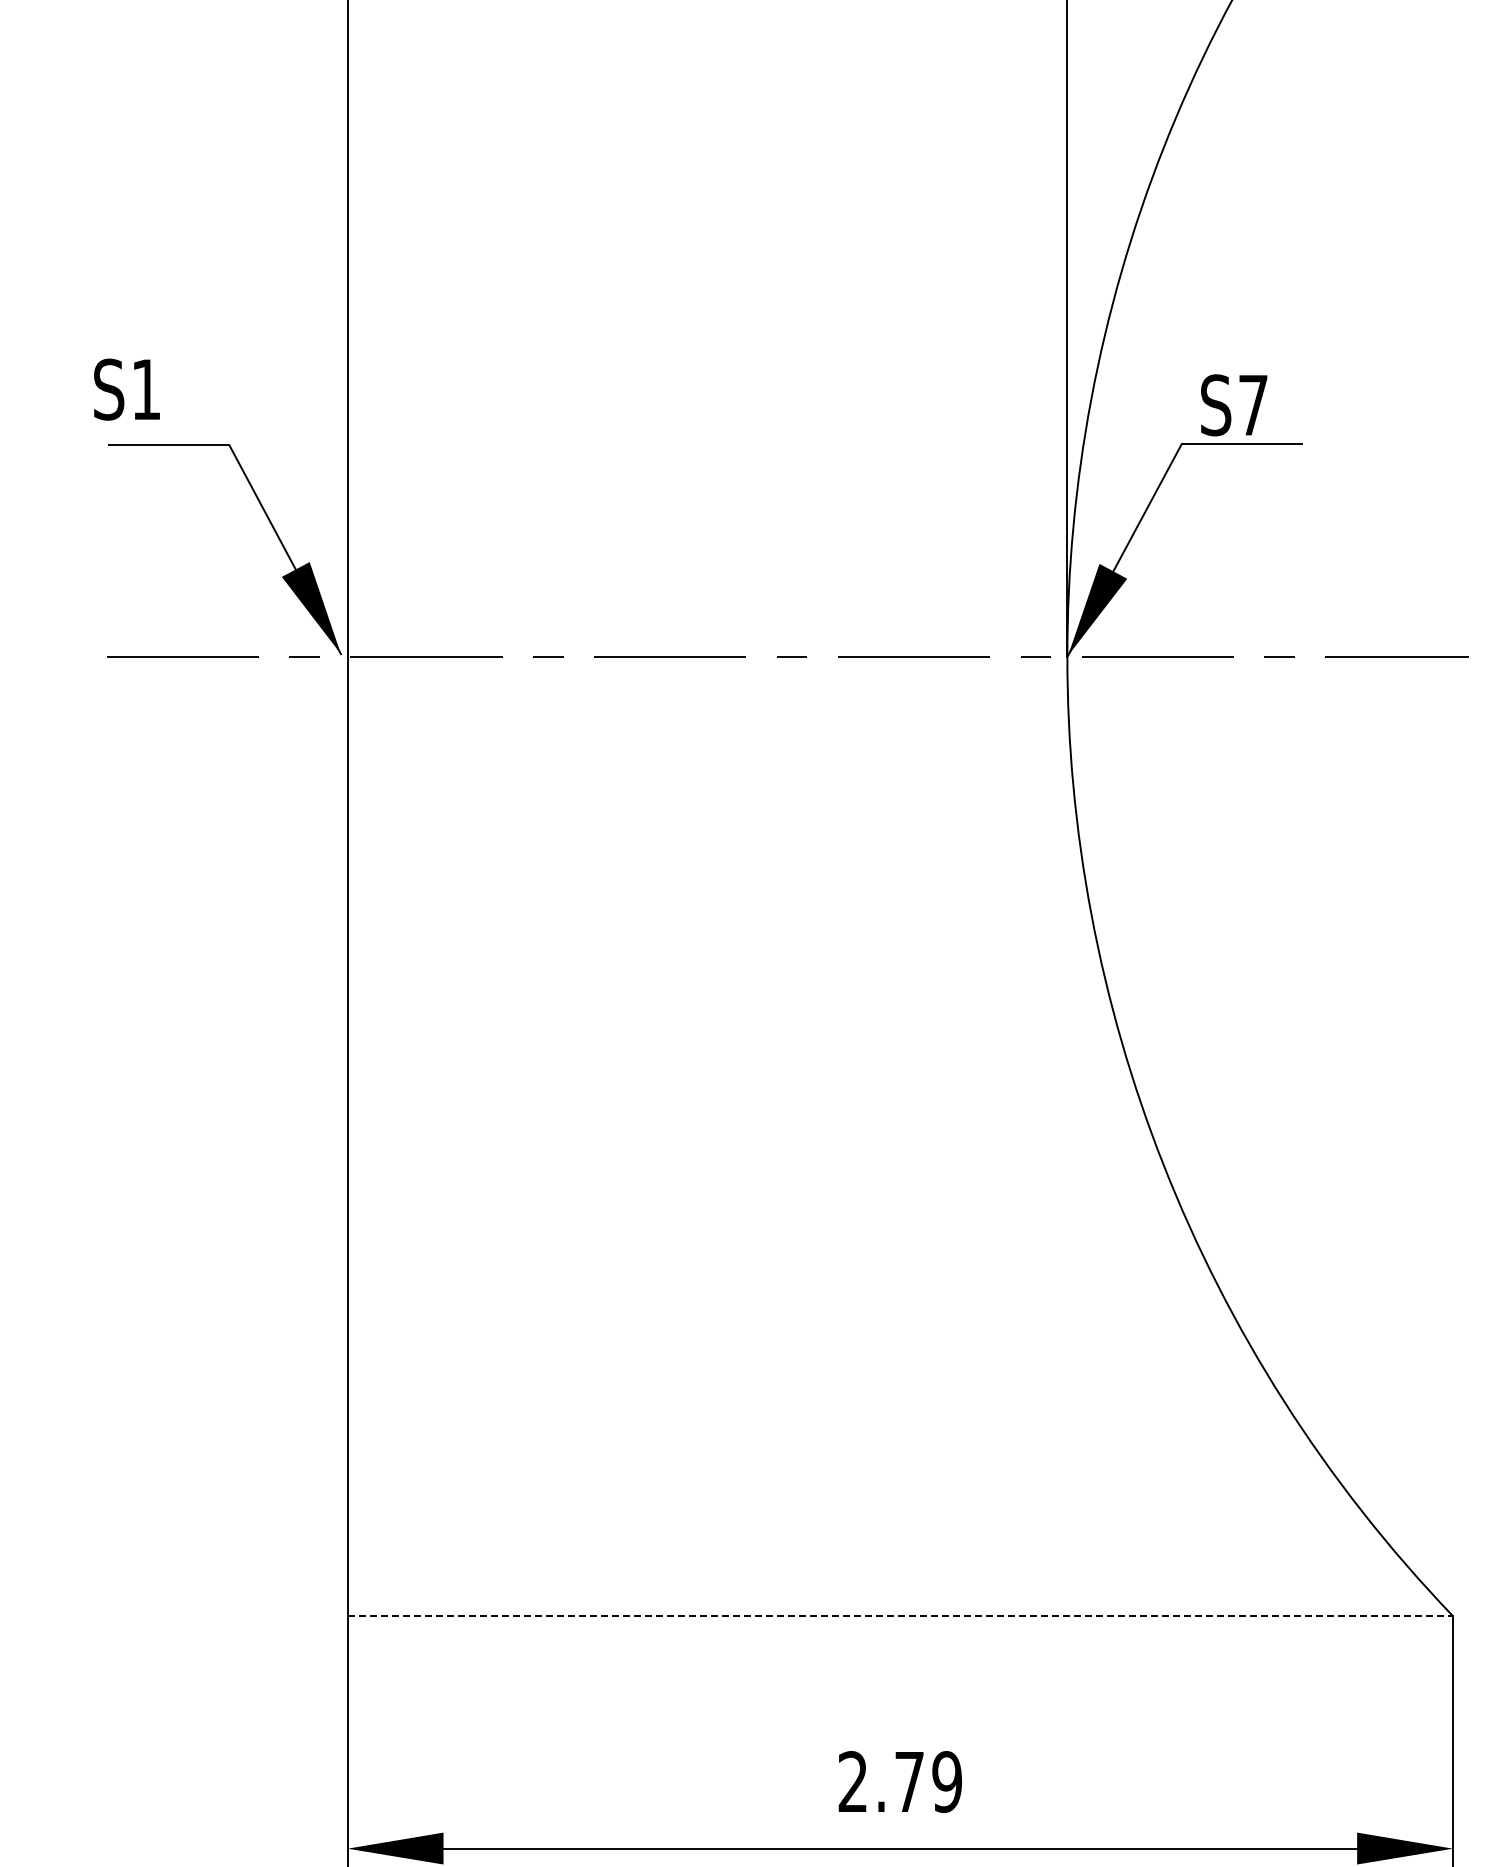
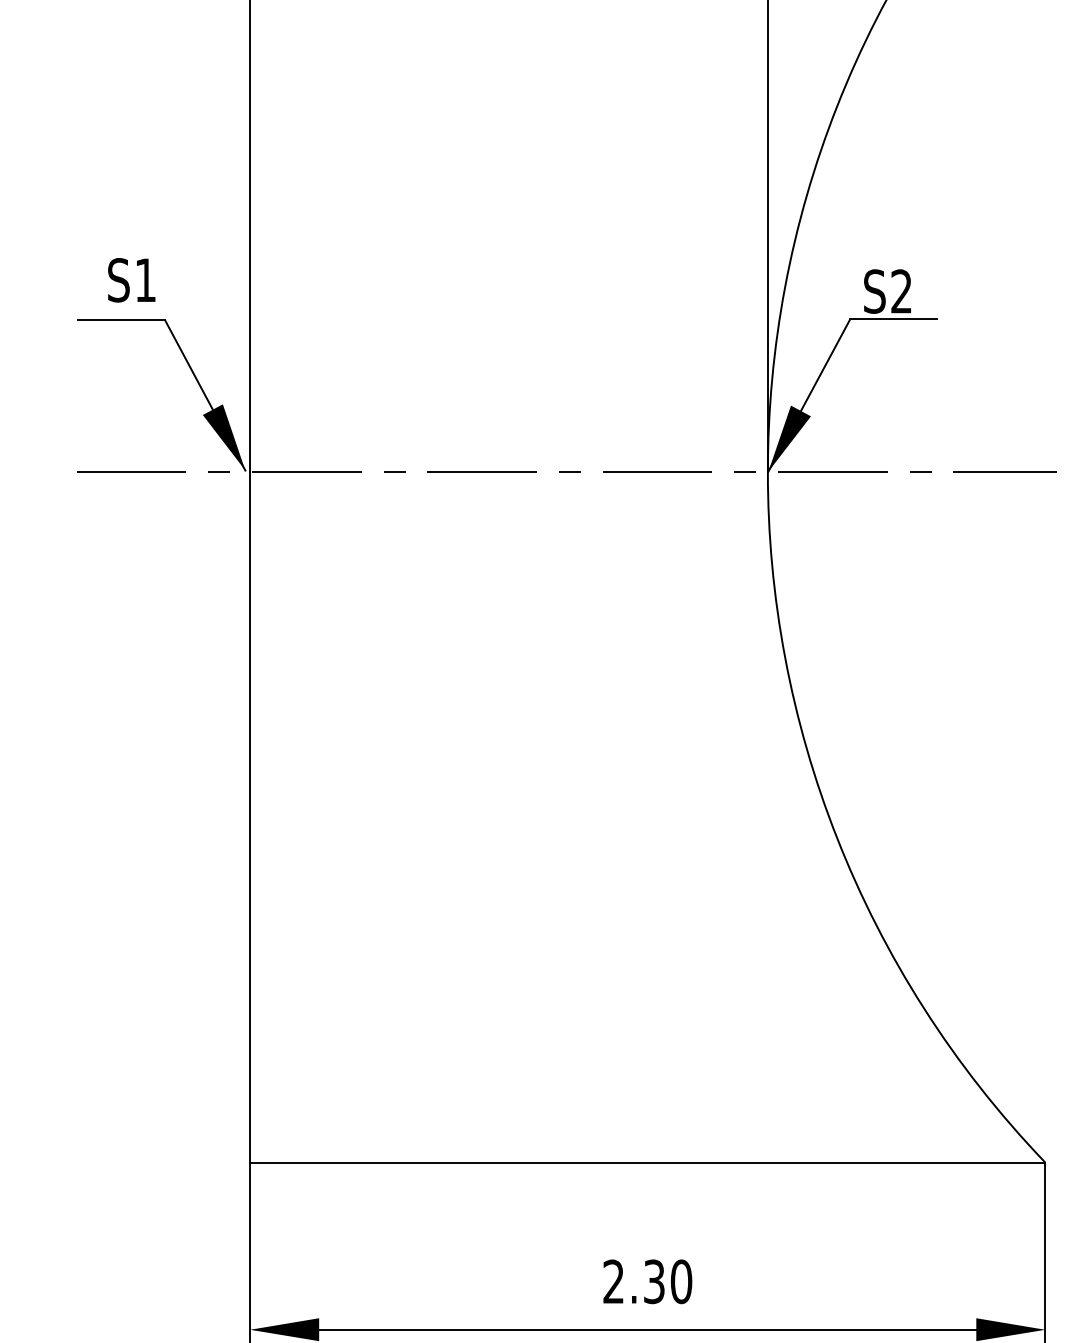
text: (126, 389) -> (131, 280), moved
text: (1253, 404) -> (901, 290), S7 -> S2
line: (900, 1616) -> (647, 1162), dashed -> solid
text: (928, 1782) -> (667, 1282), 2.79 -> 2.30

